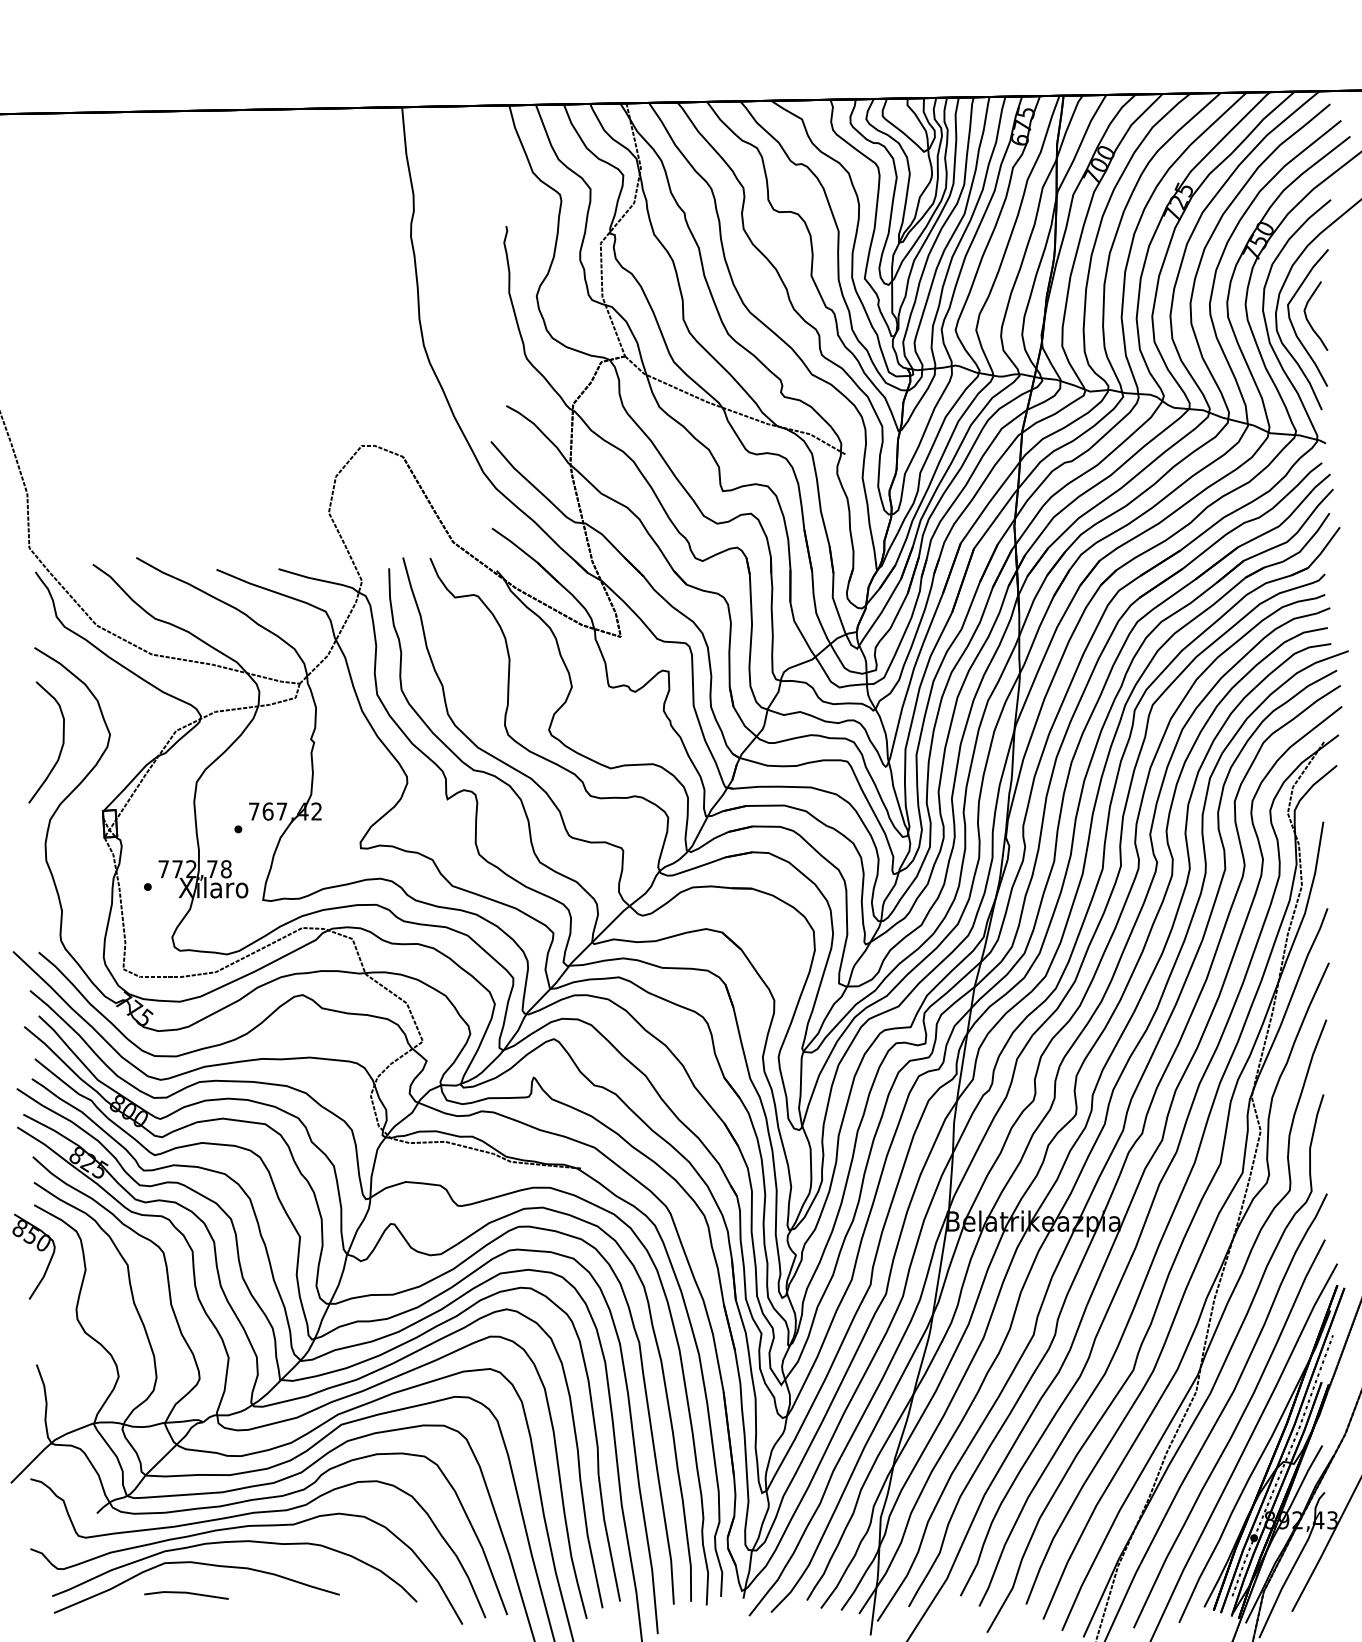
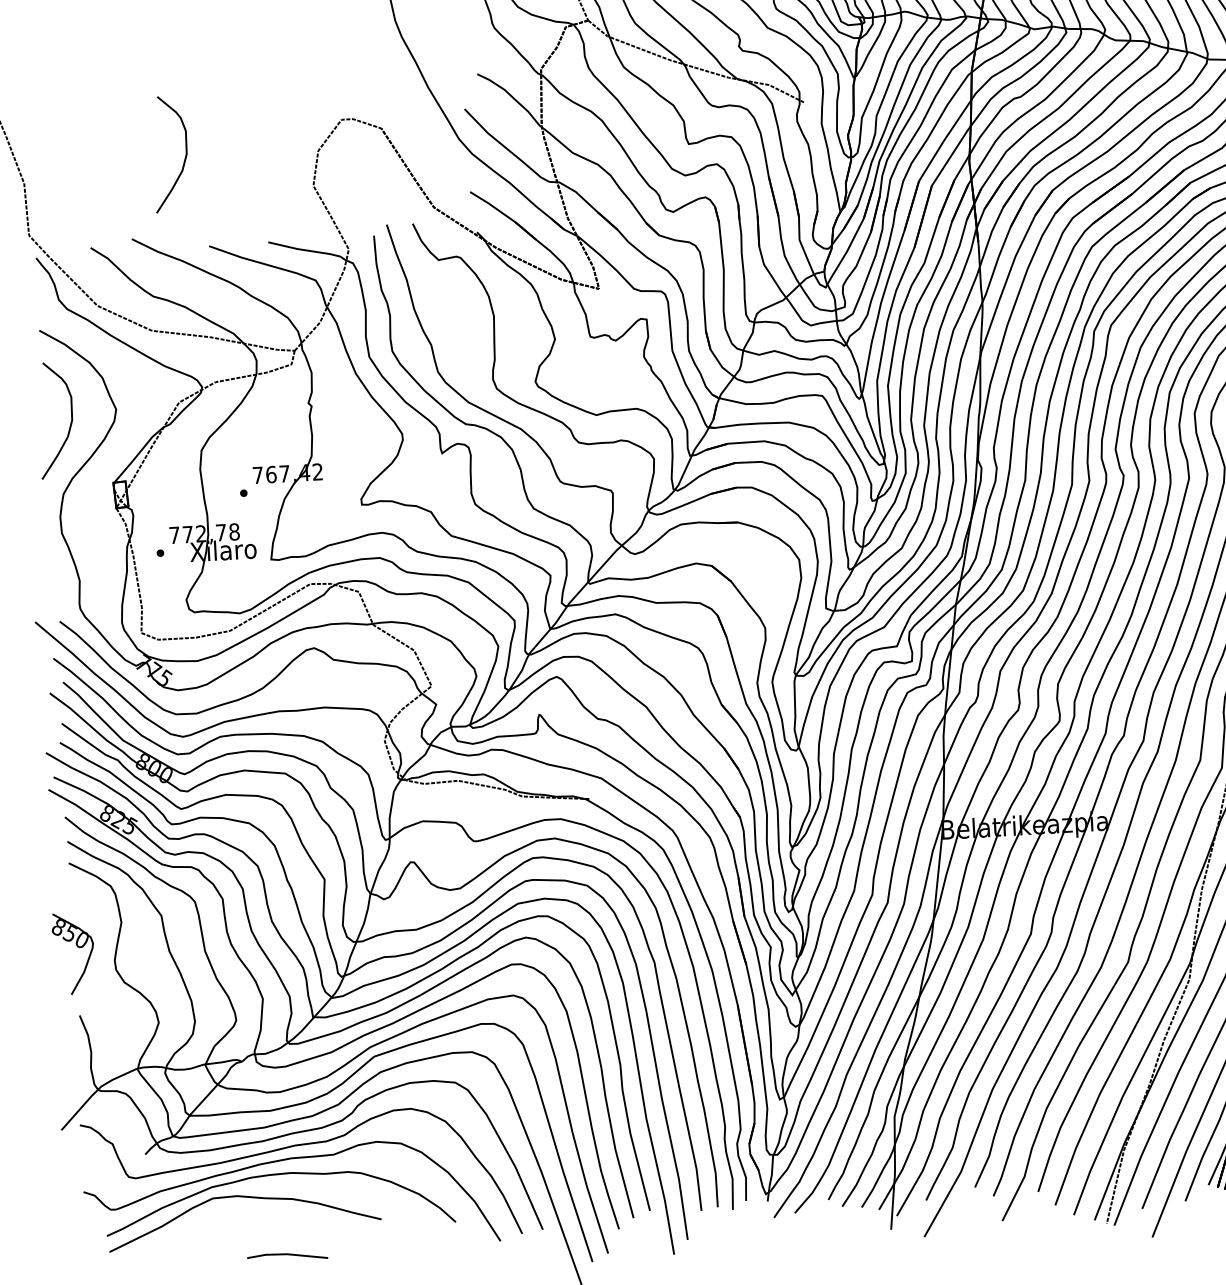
curve: (196, 474) -> (184, 156), added
part: (38, 1250) -> (77, 947), moved
line: (186, 1593) -> (287, 1255), moved

